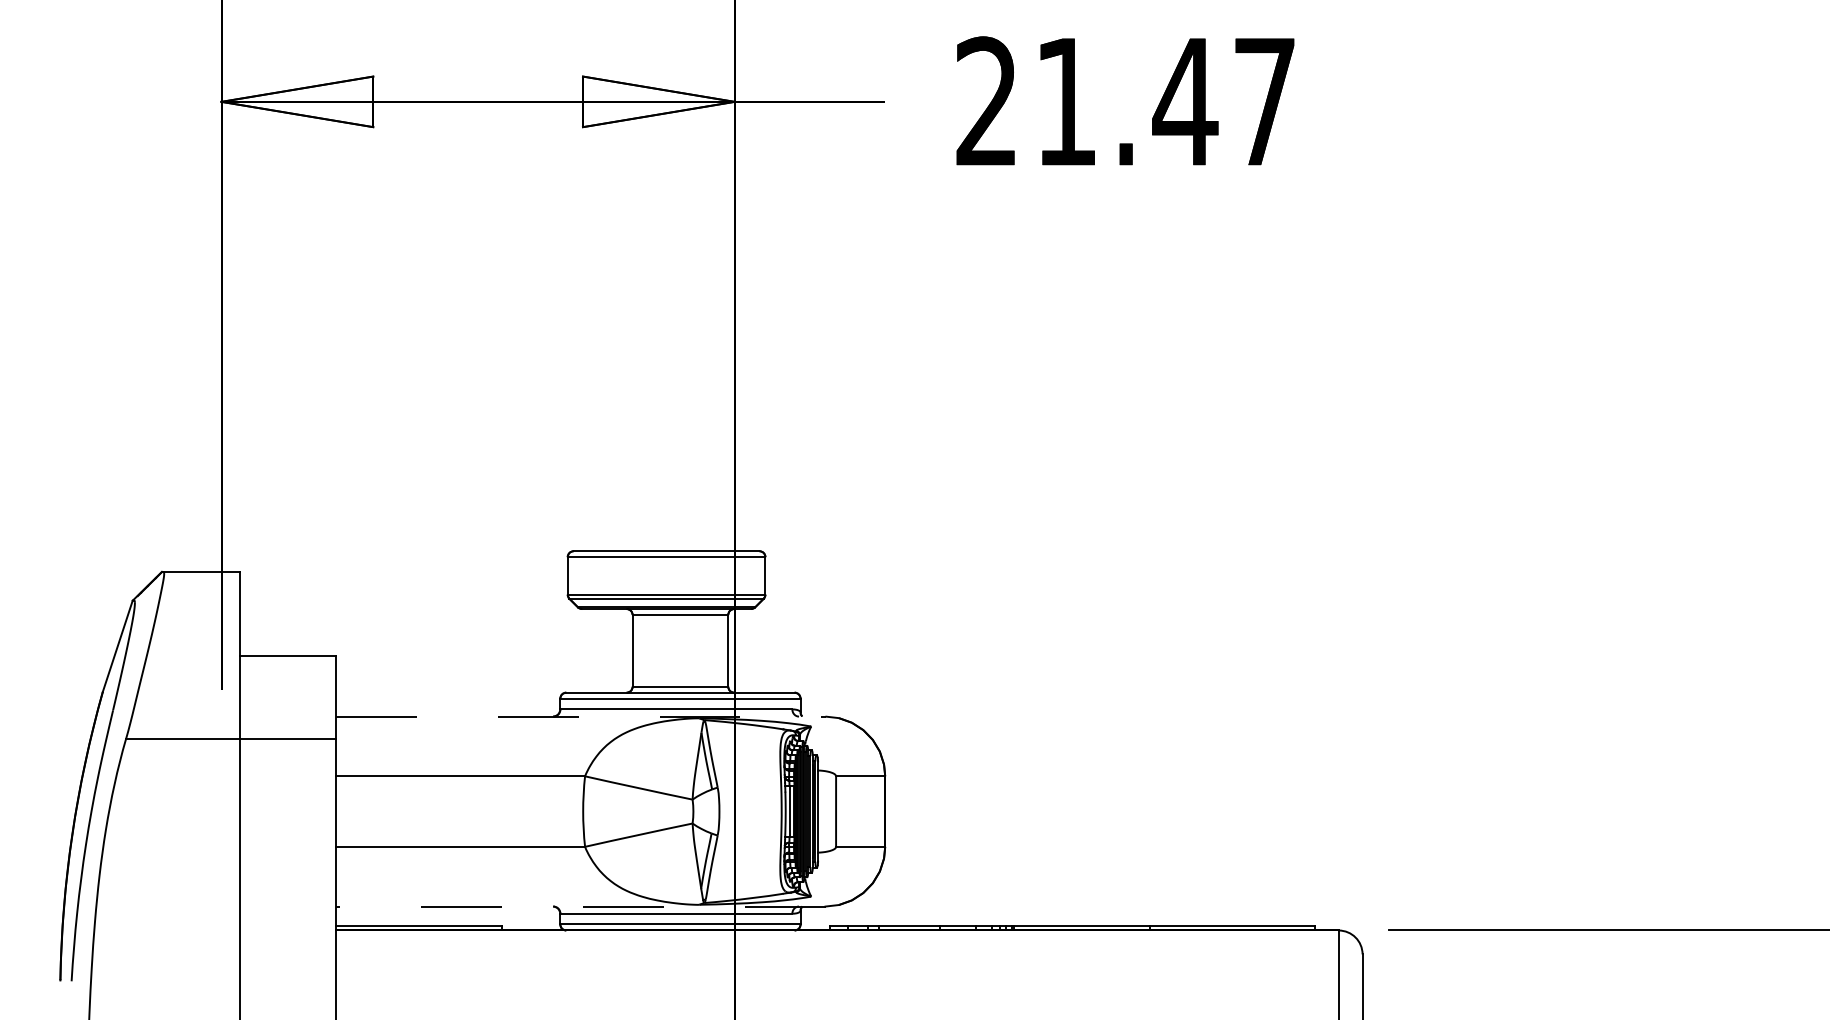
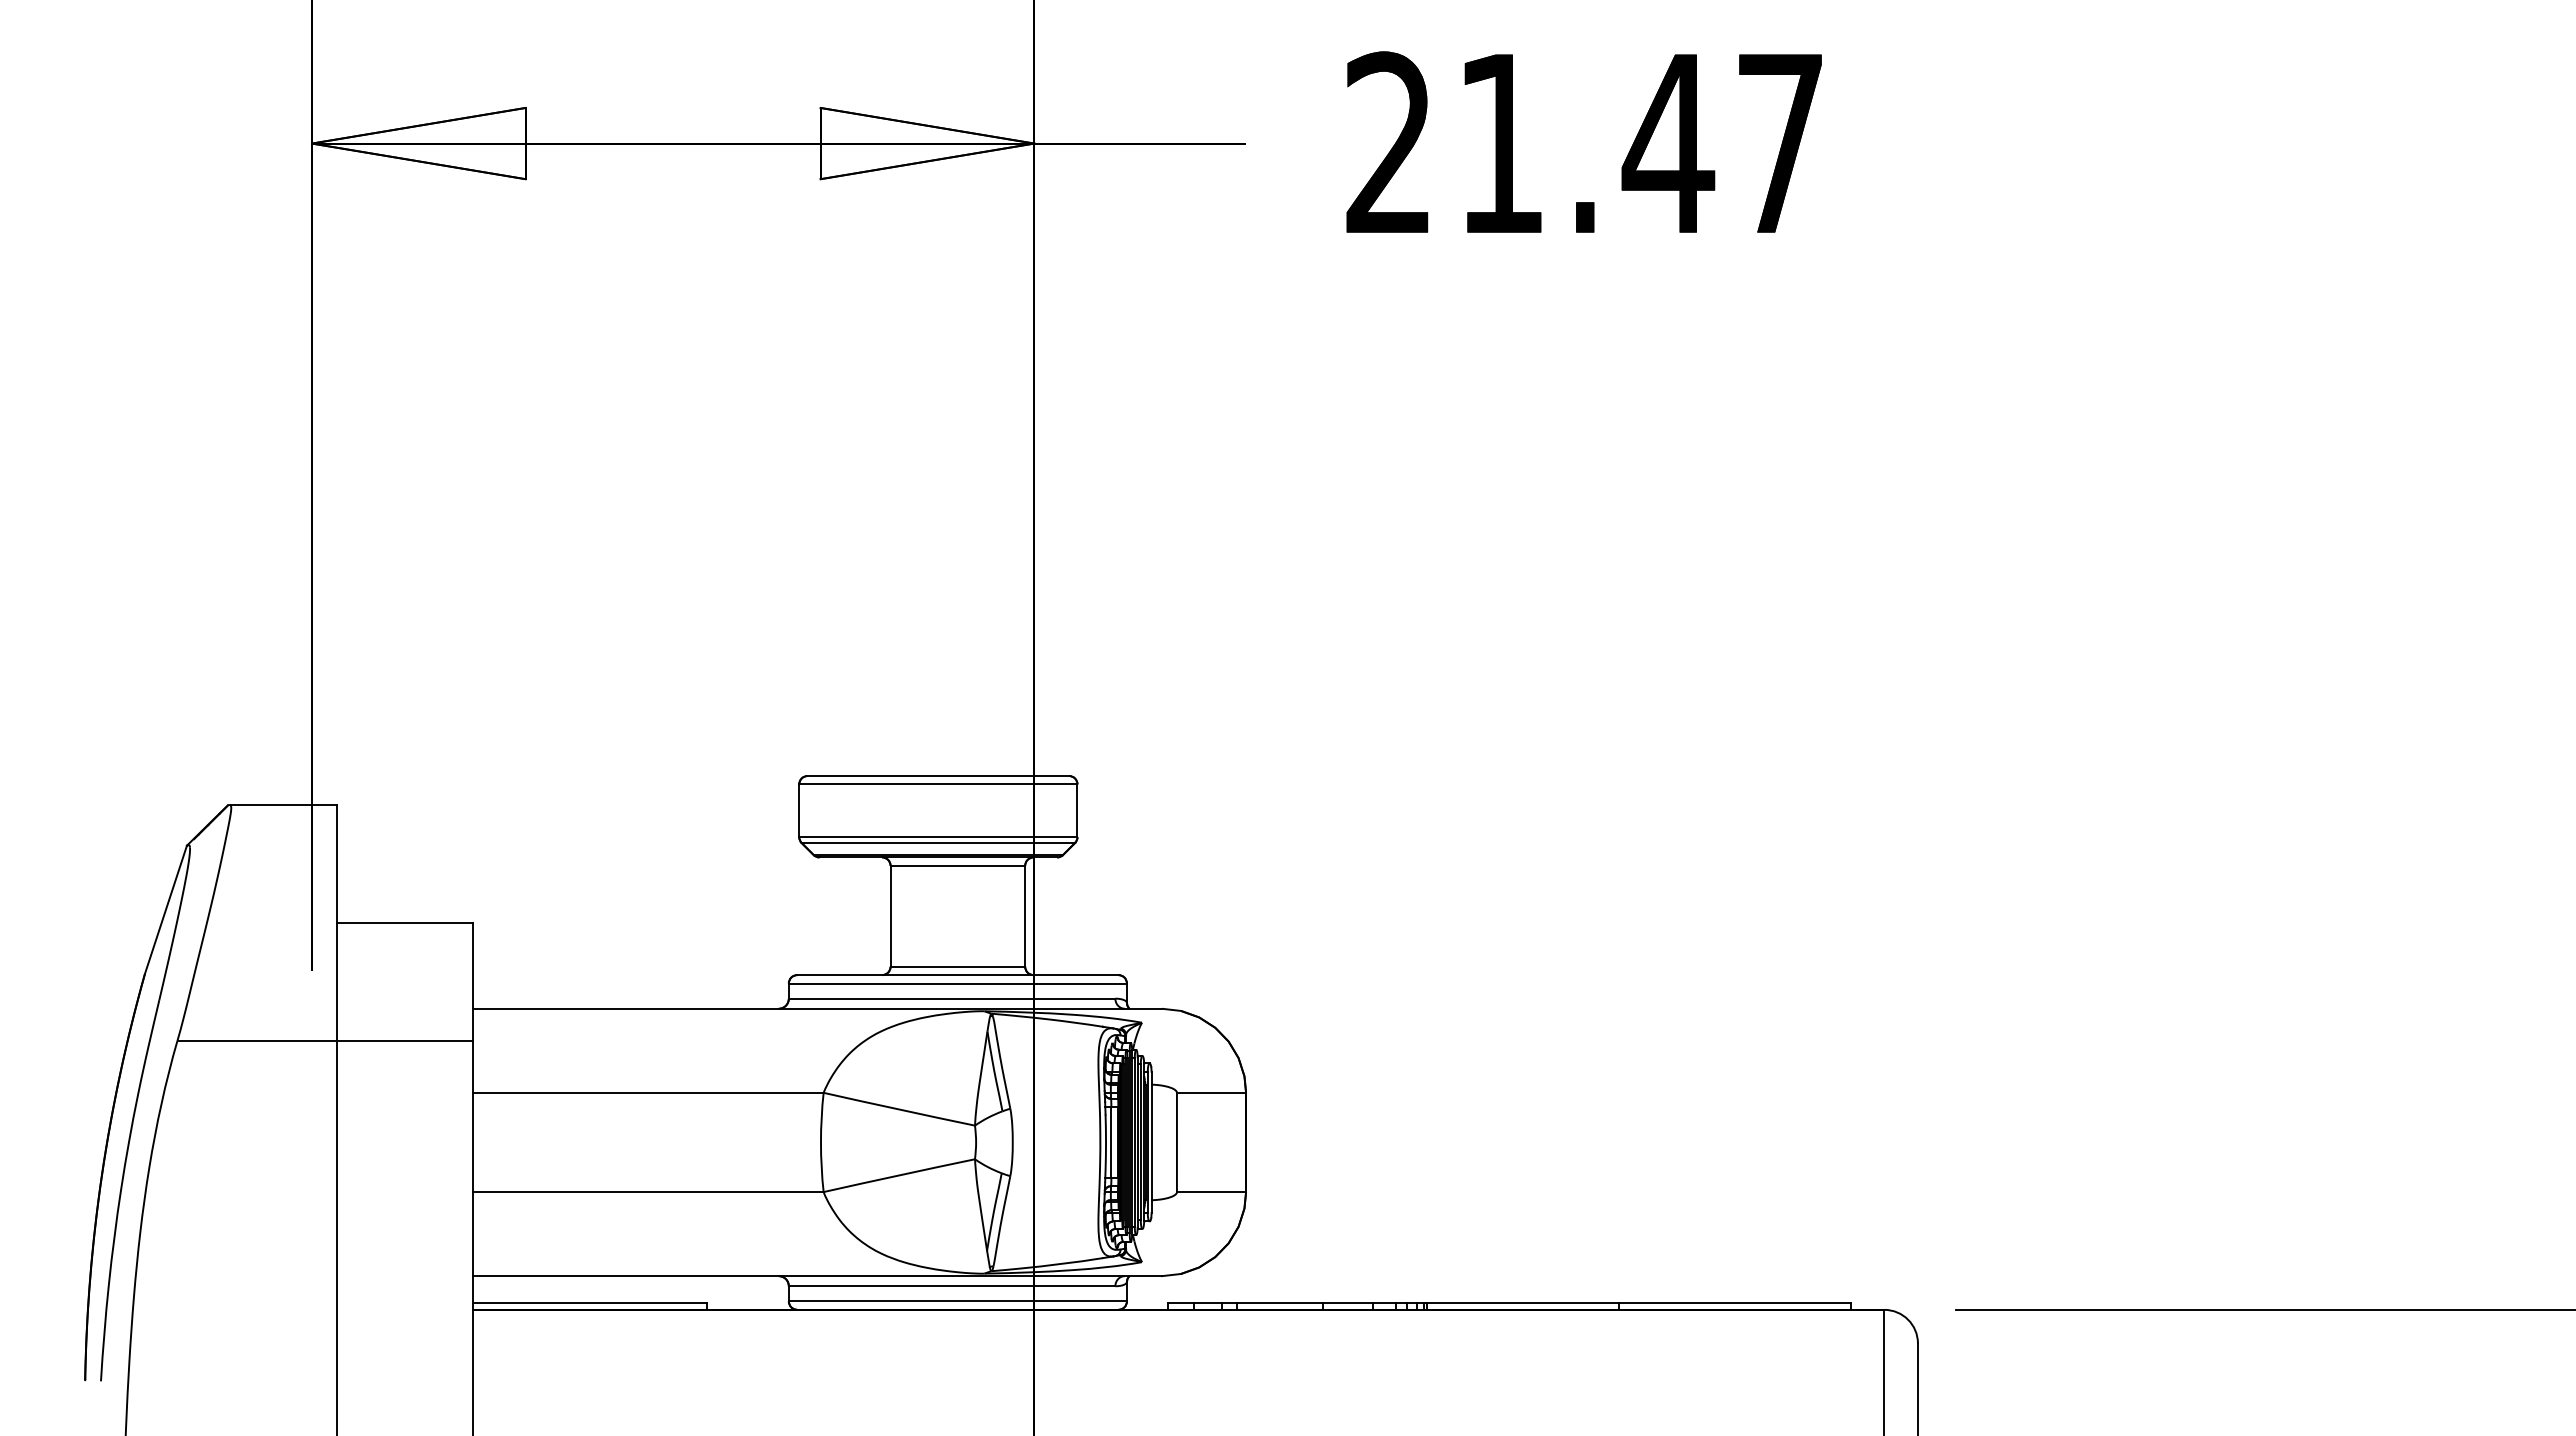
line: (580, 716) -> (817, 1008), dashed -> solid
line: (580, 906) -> (817, 1276), dashed -> solid

